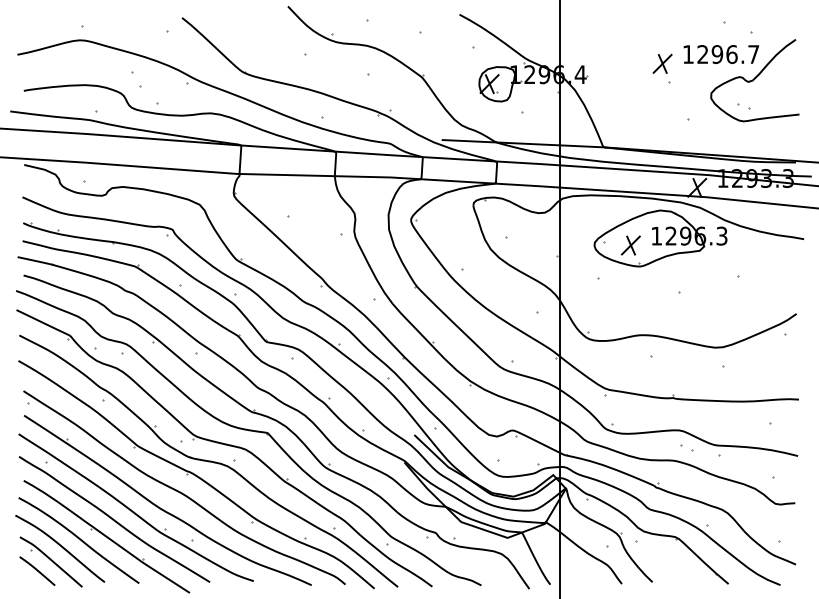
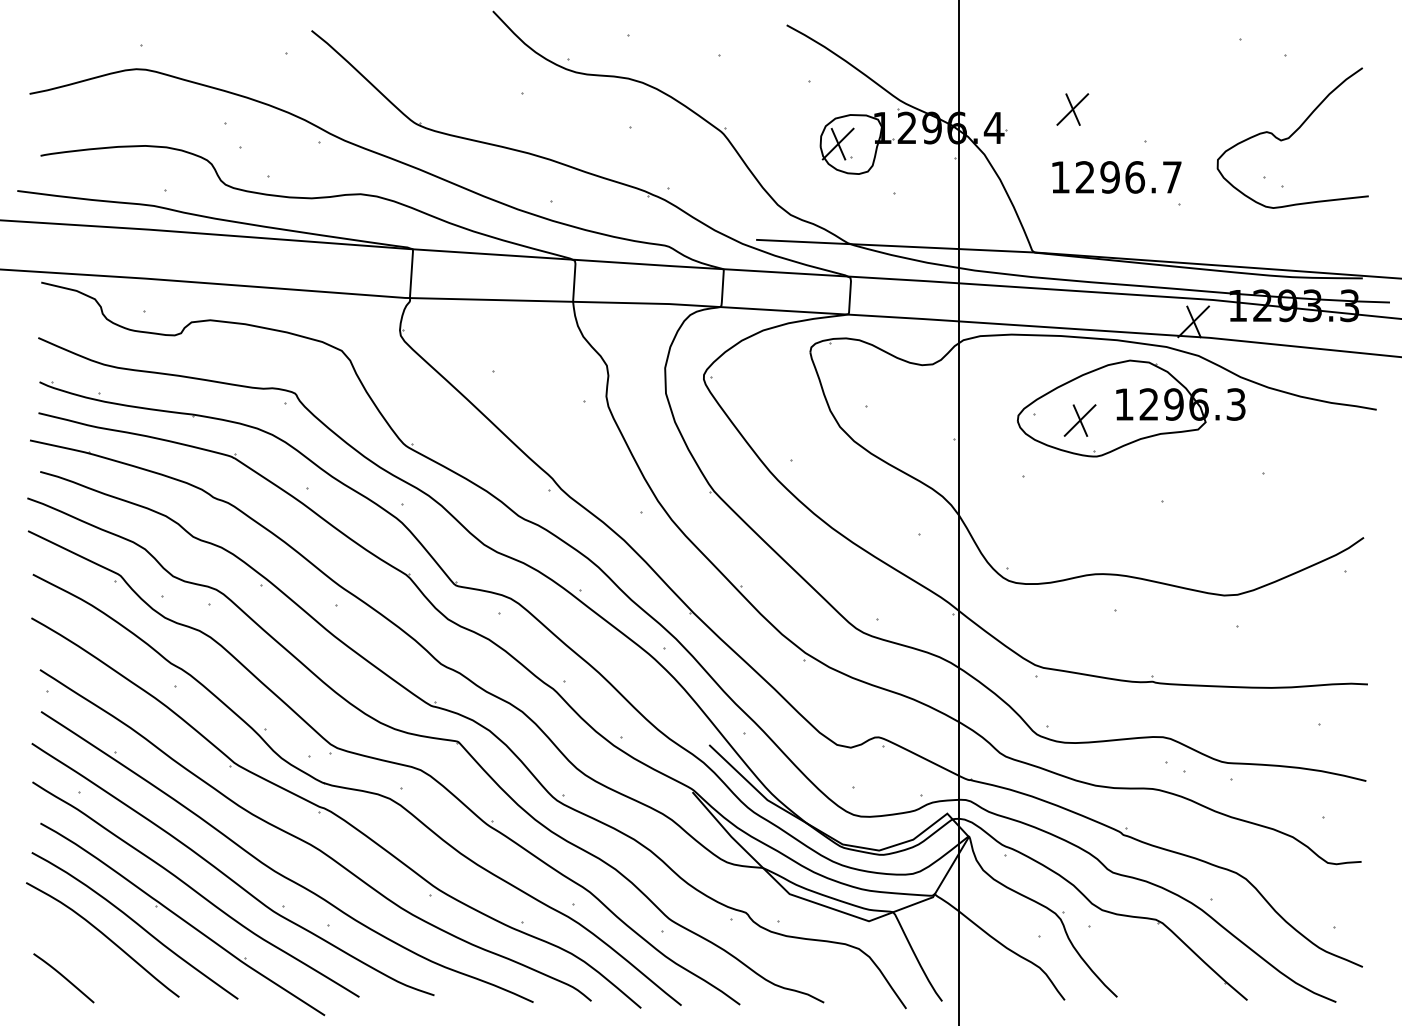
text: (720, 54) -> (1115, 177), moved
part: (662, 63) -> (1072, 108), moved
part: (50, 561) -> (86, 961), removed

